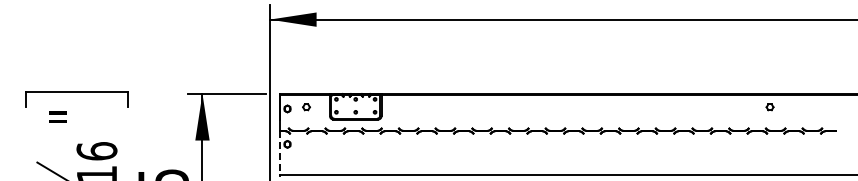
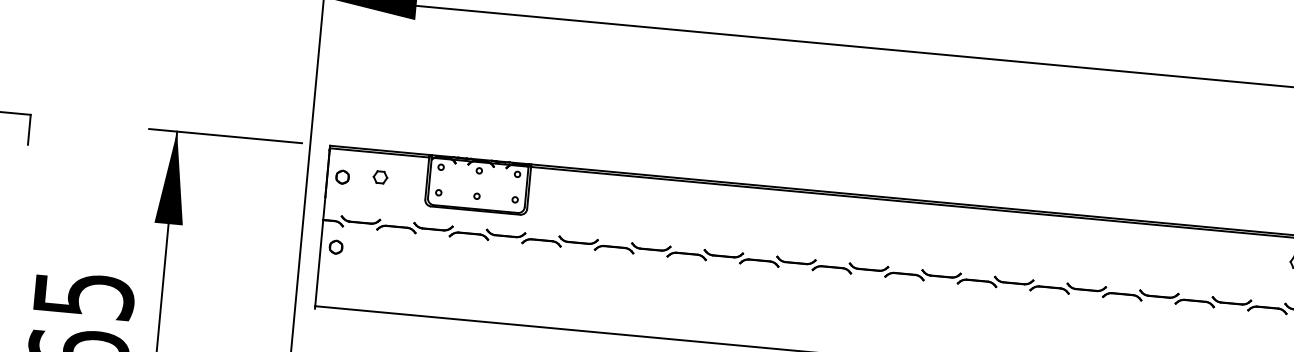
line: (279, 153) -> (318, 263), dashed -> solid

